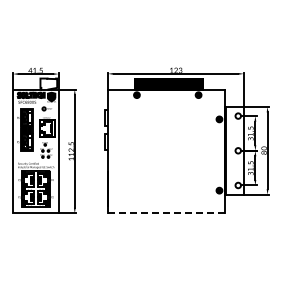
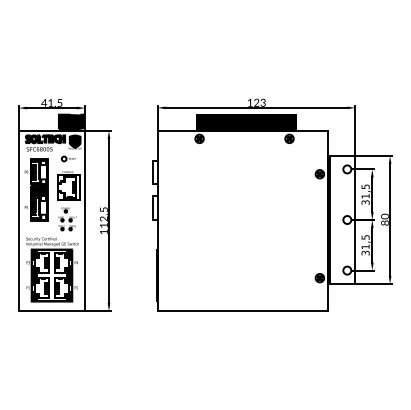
fill: (48, 83) -> (70, 121), added
line: (167, 213) -> (244, 311), dashed -> solid

